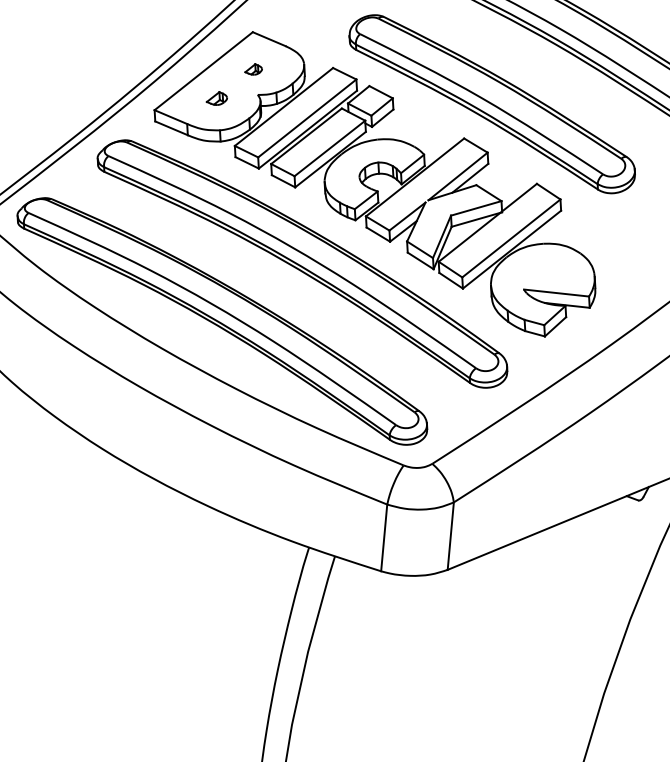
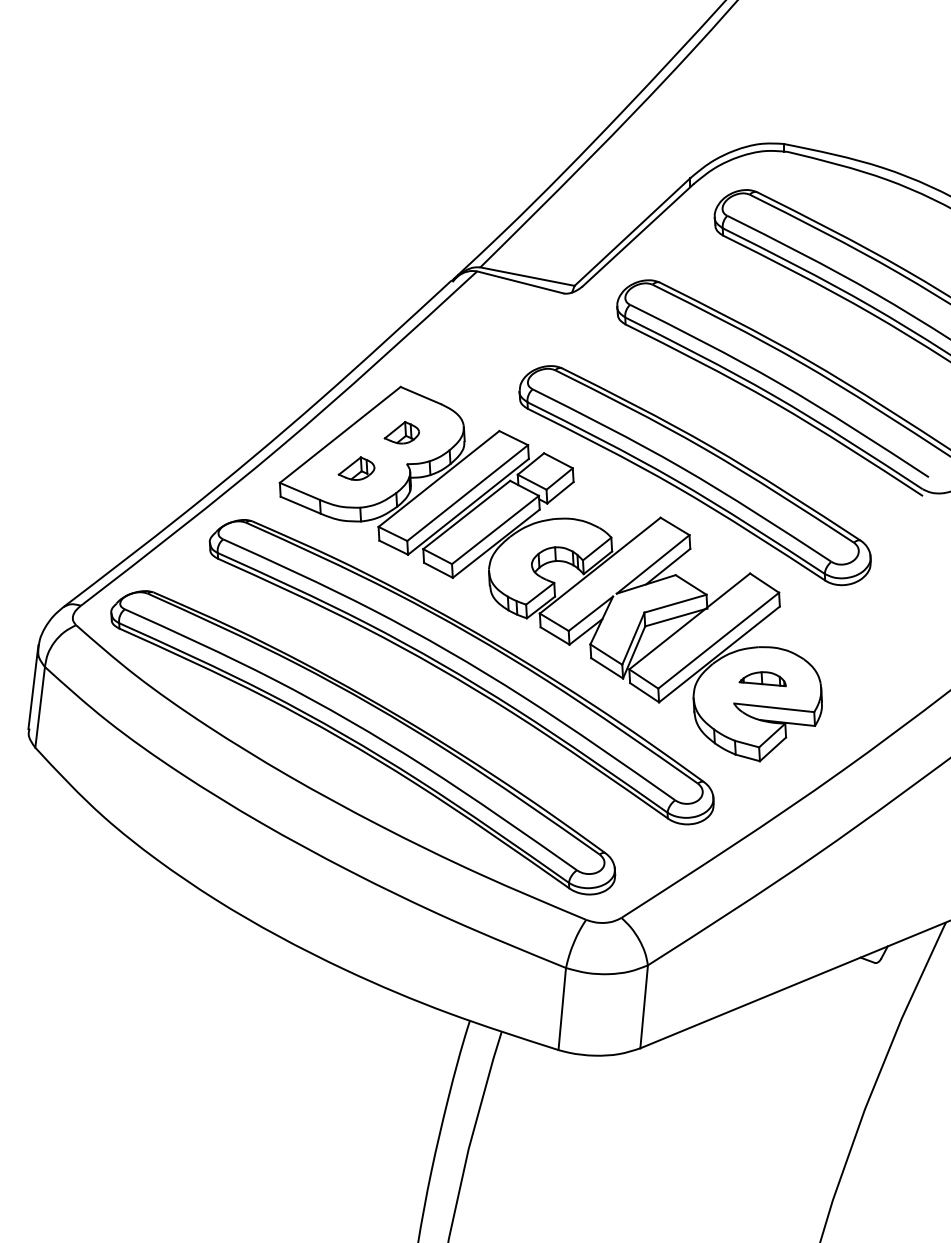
part: (253, 69) -> (401, 432), size x1.67
part: (216, 98) -> (356, 468), size x1.43
part: (546, 270) -> (762, 679), added

